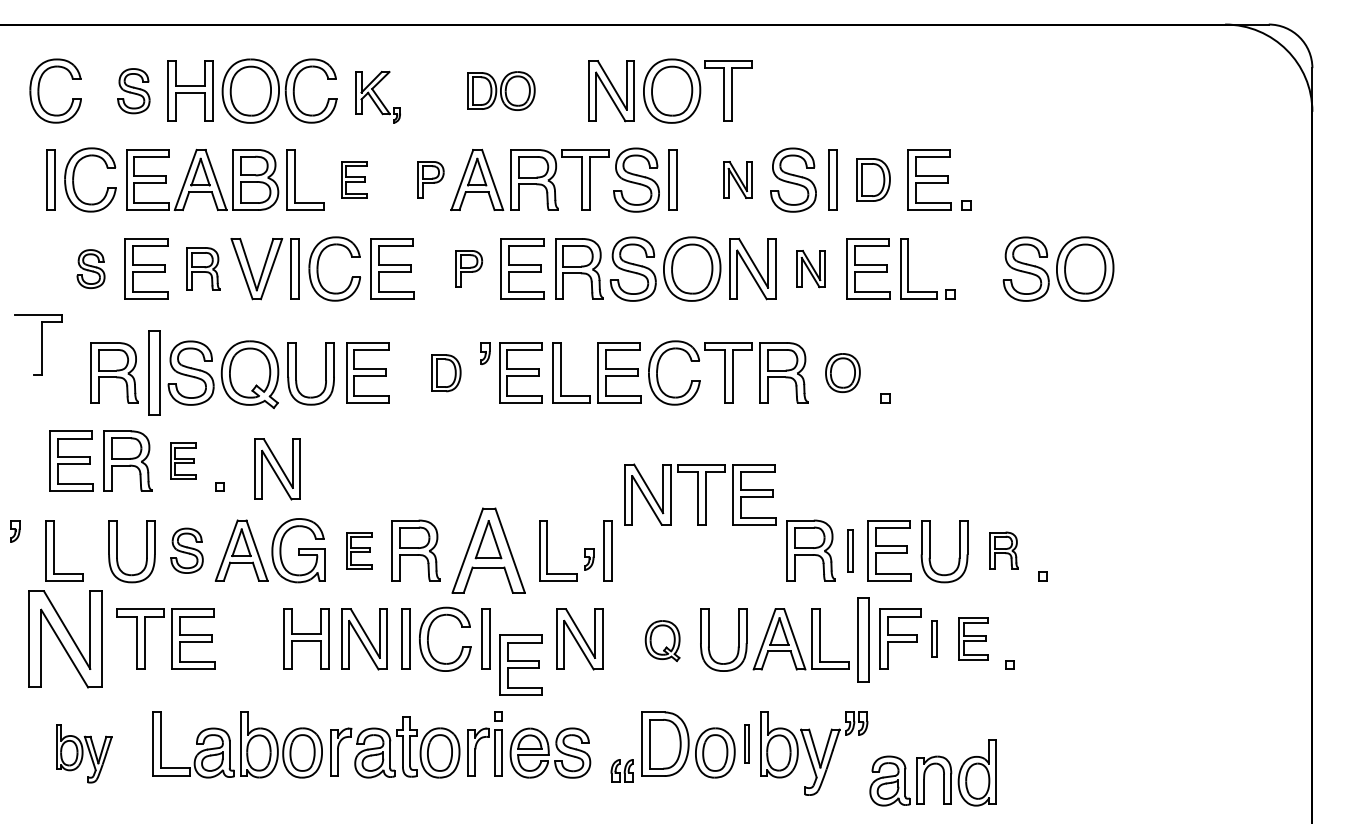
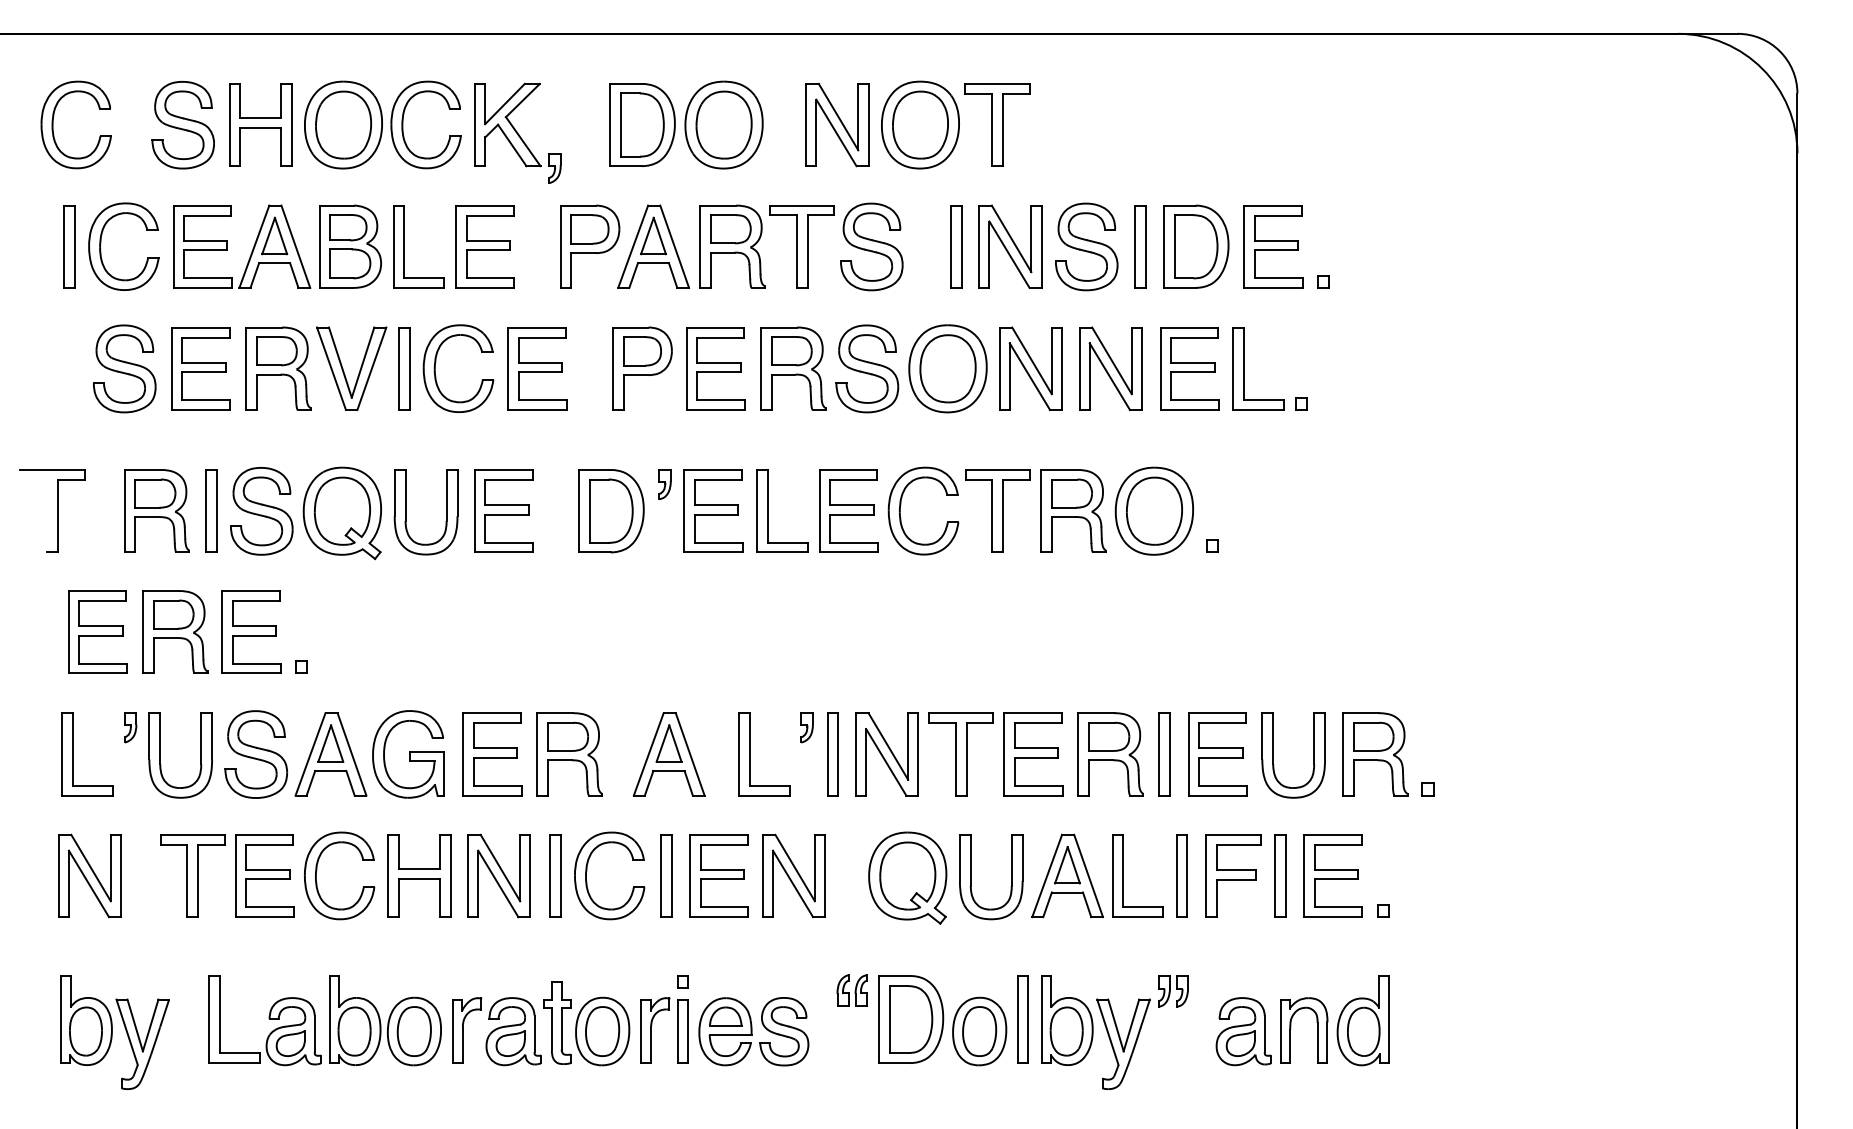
part: (133, 90) -> (182, 124), size x1.43
part: (501, 90) -> (686, 124), size x1.67
part: (378, 97) -> (518, 133), size x1.43
part: (354, 179) -> (485, 246), size x1.67
part: (430, 179) -> (589, 246), size x1.67
part: (672, 179) -> (955, 246), moved
part: (737, 179) -> (1010, 246), size x1.67
part: (873, 179) -> (1196, 246), size x1.43
part: (90, 268) -> (123, 367), size x1.67
part: (203, 268) -> (278, 367), size x1.43
part: (469, 268) -> (642, 367), size x1.67
part: (810, 268) -> (1110, 367), size x1.67
part: (1058, 268) -> (1449, 367), removed
part: (38, 344) -> (52, 510), moved
part: (153, 372) -> (210, 510), size x0.71
part: (842, 372) -> (1153, 510), size x1.67
part: (446, 373) -> (611, 511), size x1.67
part: (183, 460) -> (251, 630), size x1.67
part: (277, 469) -> (380, 643), removed
part: (700, 494) -> (959, 754), moved
part: (15, 531) -> (130, 728), moved
part: (186, 550) -> (255, 754), size x1.43
part: (359, 550) -> (492, 754), size x1.67
part: (488, 550) -> (669, 754), size x0.71
part: (850, 550) -> (1164, 754), size x1.43
part: (1003, 550) -> (1374, 754), size x1.67
part: (589, 559) -> (807, 728), moved
part: (231, 638) -> (317, 874), added
part: (862, 638) -> (1181, 874), size x0.71
part: (934, 638) -> (1279, 874), size x1.67
part: (973, 638) -> (1333, 874), size x1.43
part: (65, 639) -> (89, 876), size x0.62
part: (662, 640) -> (907, 877), size x1.67
part: (520, 664) -> (718, 874), moved
part: (747, 743) -> (1023, 1018), size x1.67
part: (84, 753) -> (115, 1032), size x1.43
part: (621, 770) -> (851, 989), moved
part: (926, 770) -> (1293, 1017), moved

